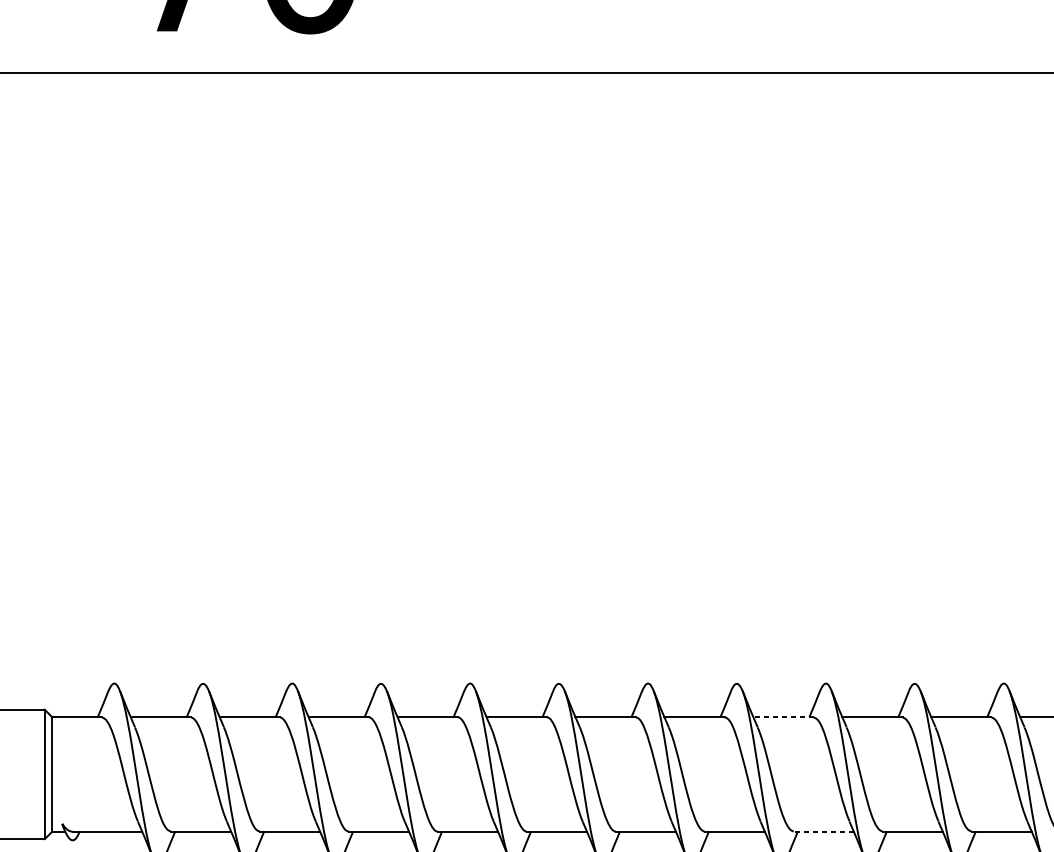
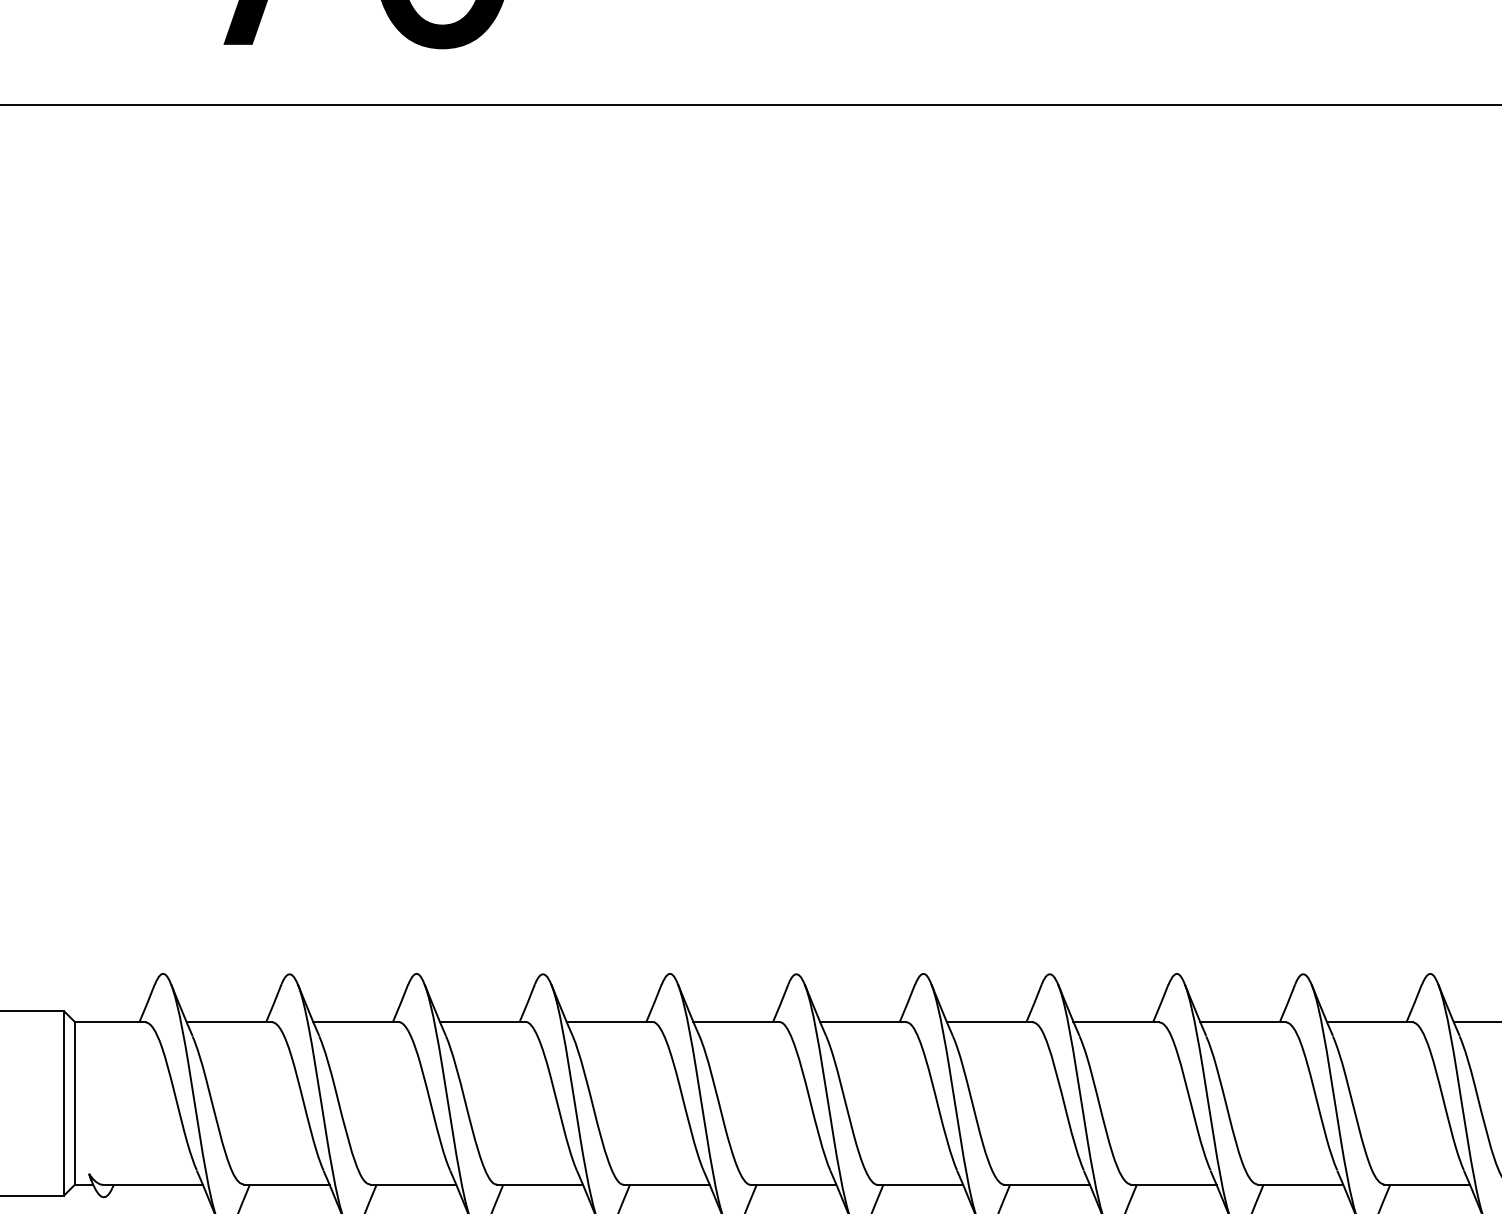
line: (783, 716) -> (1116, 1021), dashed -> solid
line: (823, 831) -> (1173, 1184), dashed -> solid

